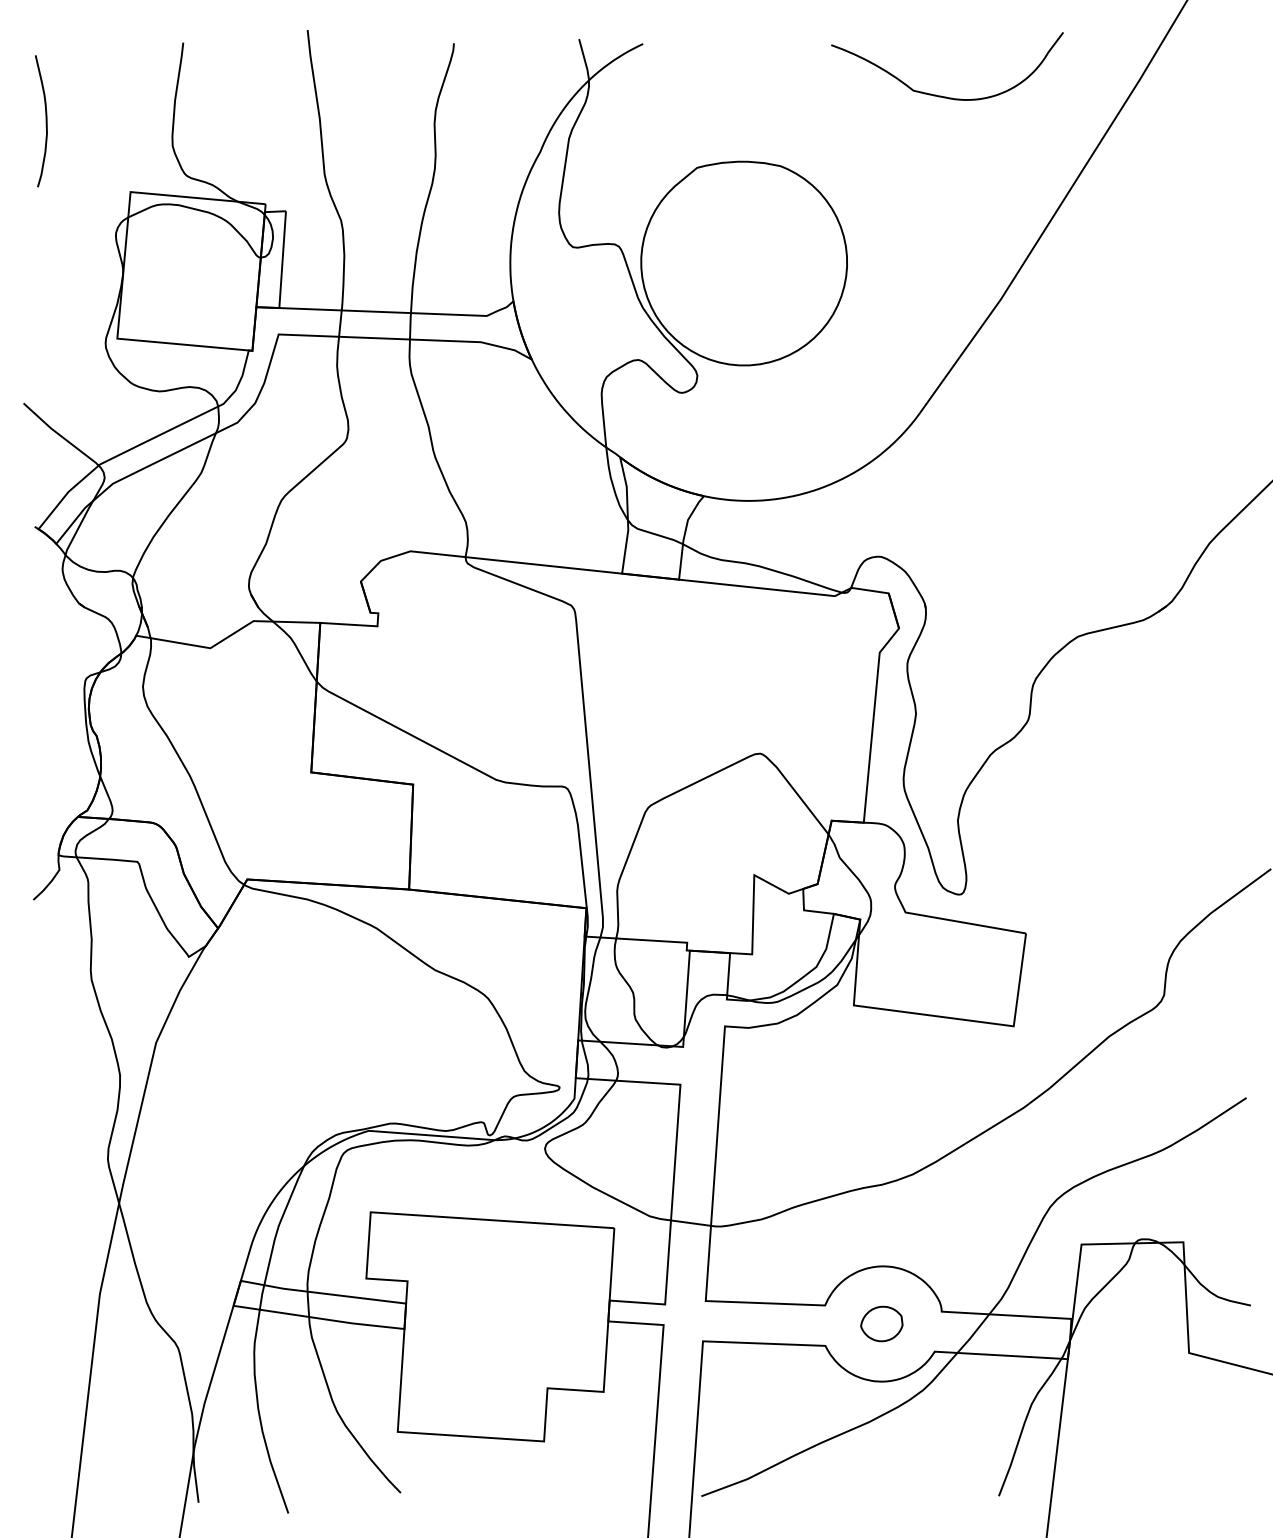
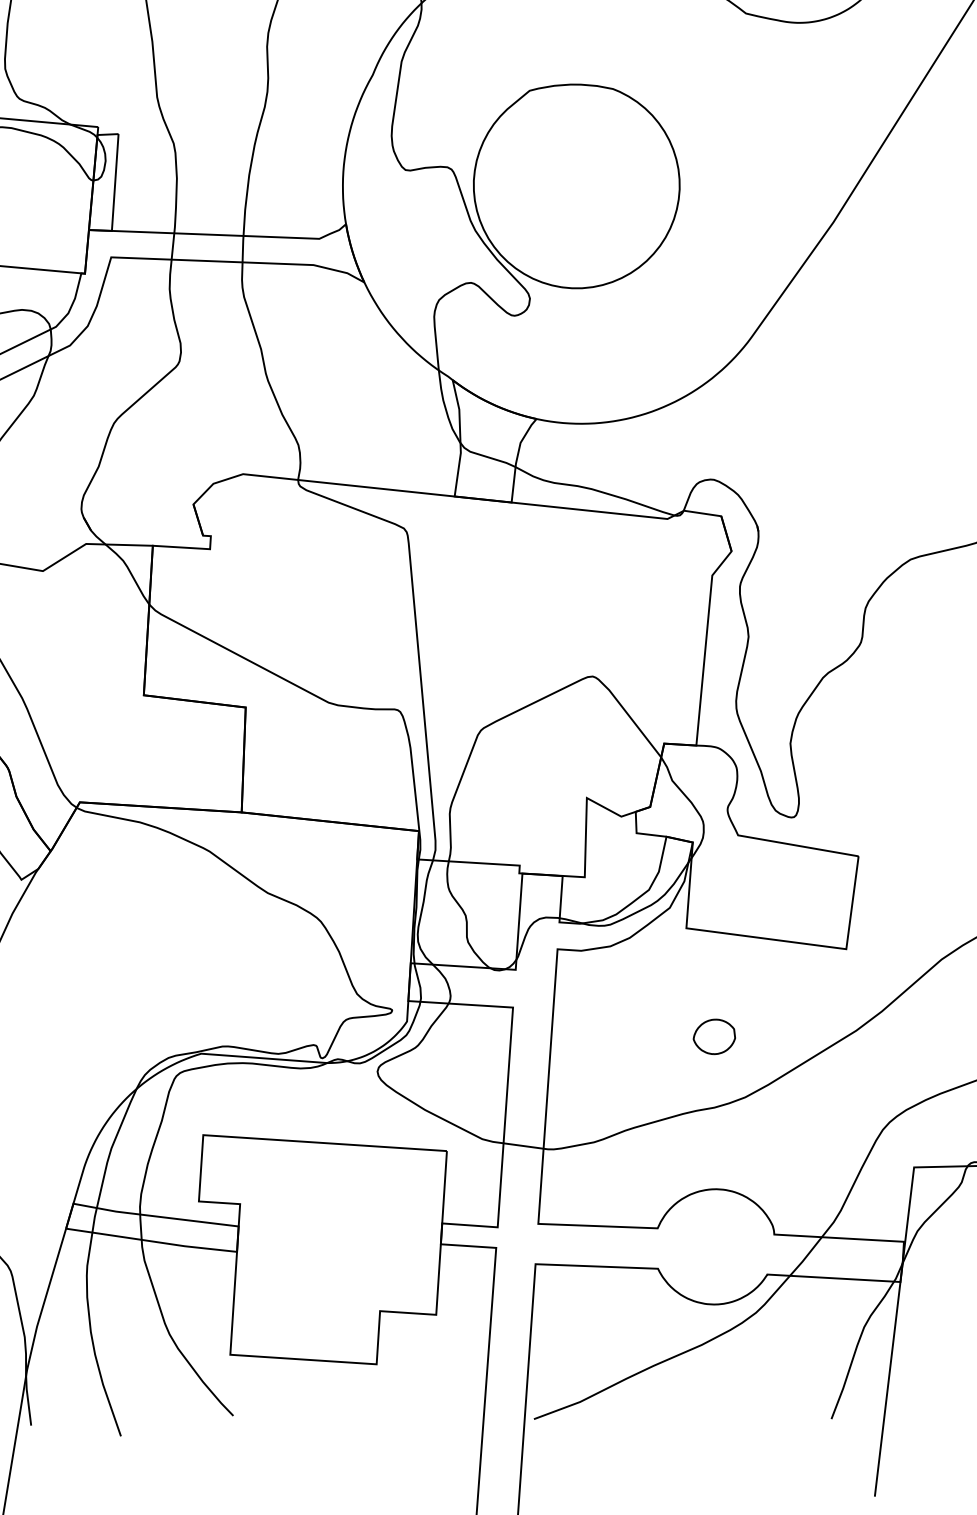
part: (881, 1323) -> (714, 1036), moved

